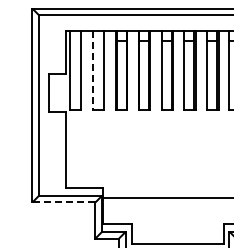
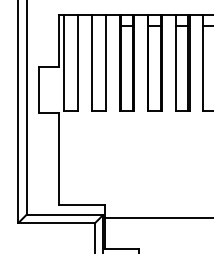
line: (93, 71) -> (92, 63), dashed -> solid
line: (63, 202) -> (56, 223), dashed -> solid

